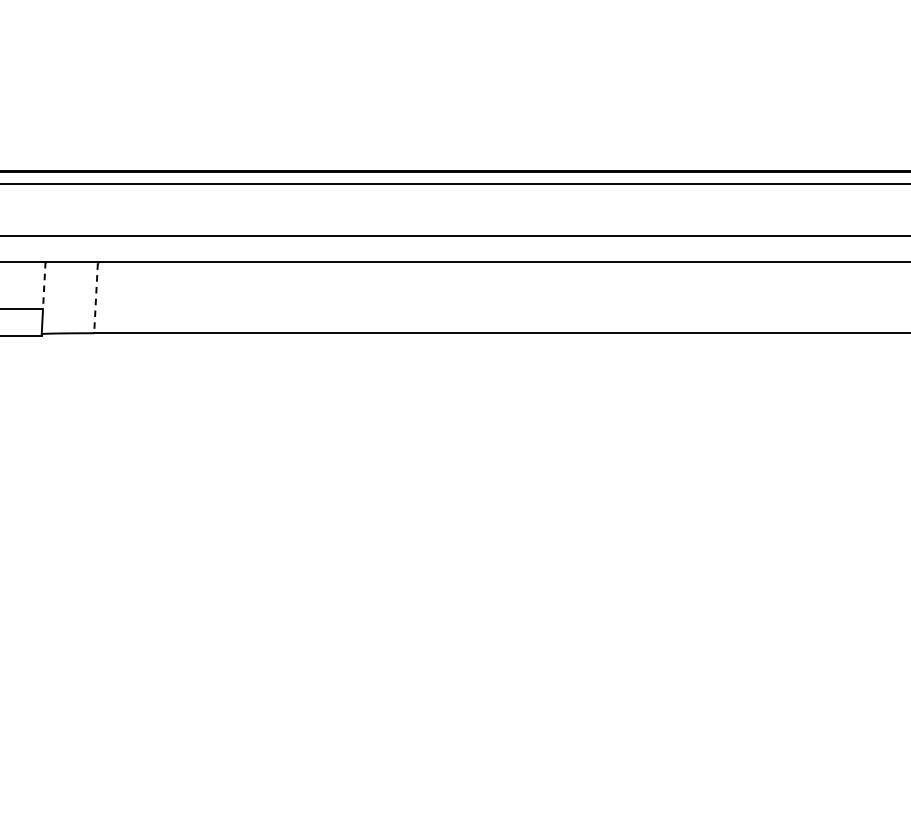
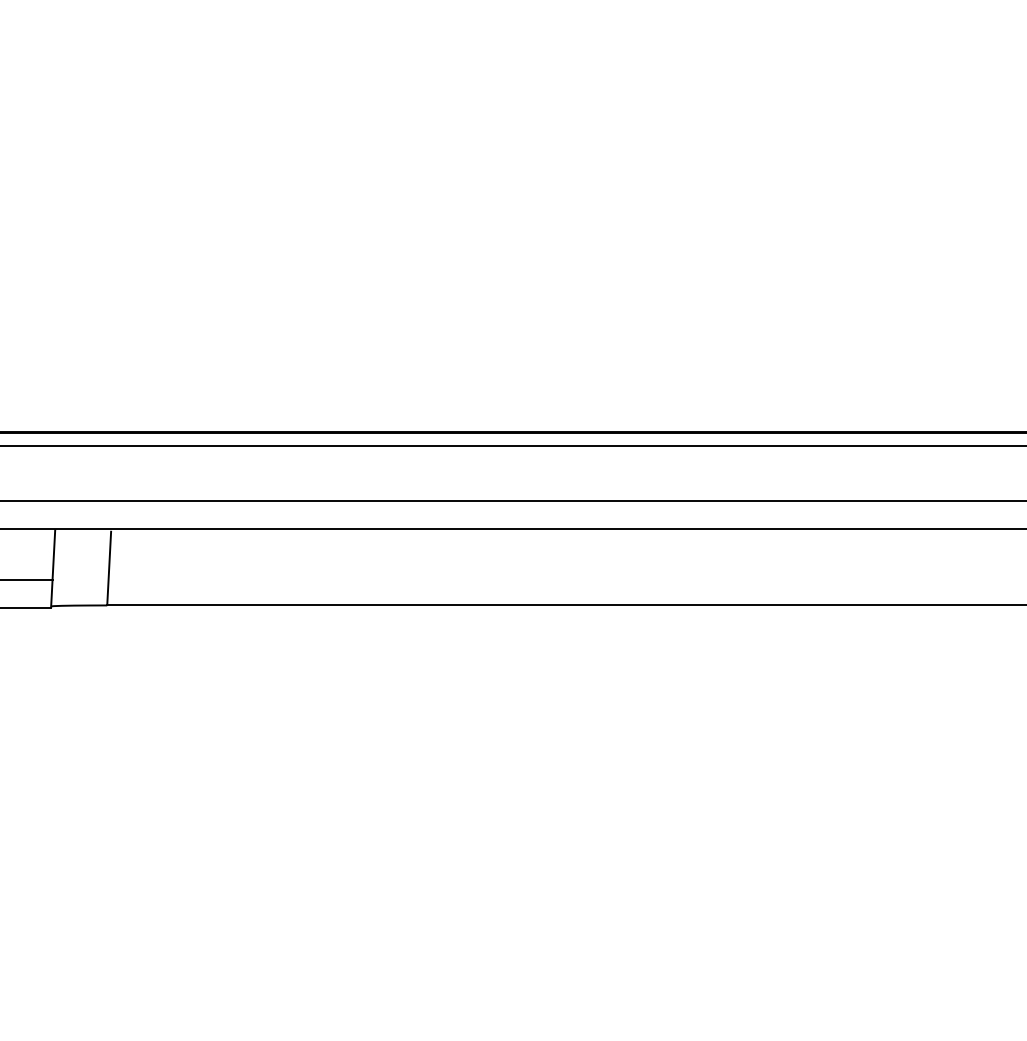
line: (43, 285) -> (53, 554), dashed -> solid
line: (96, 297) -> (109, 567), dashed -> solid

